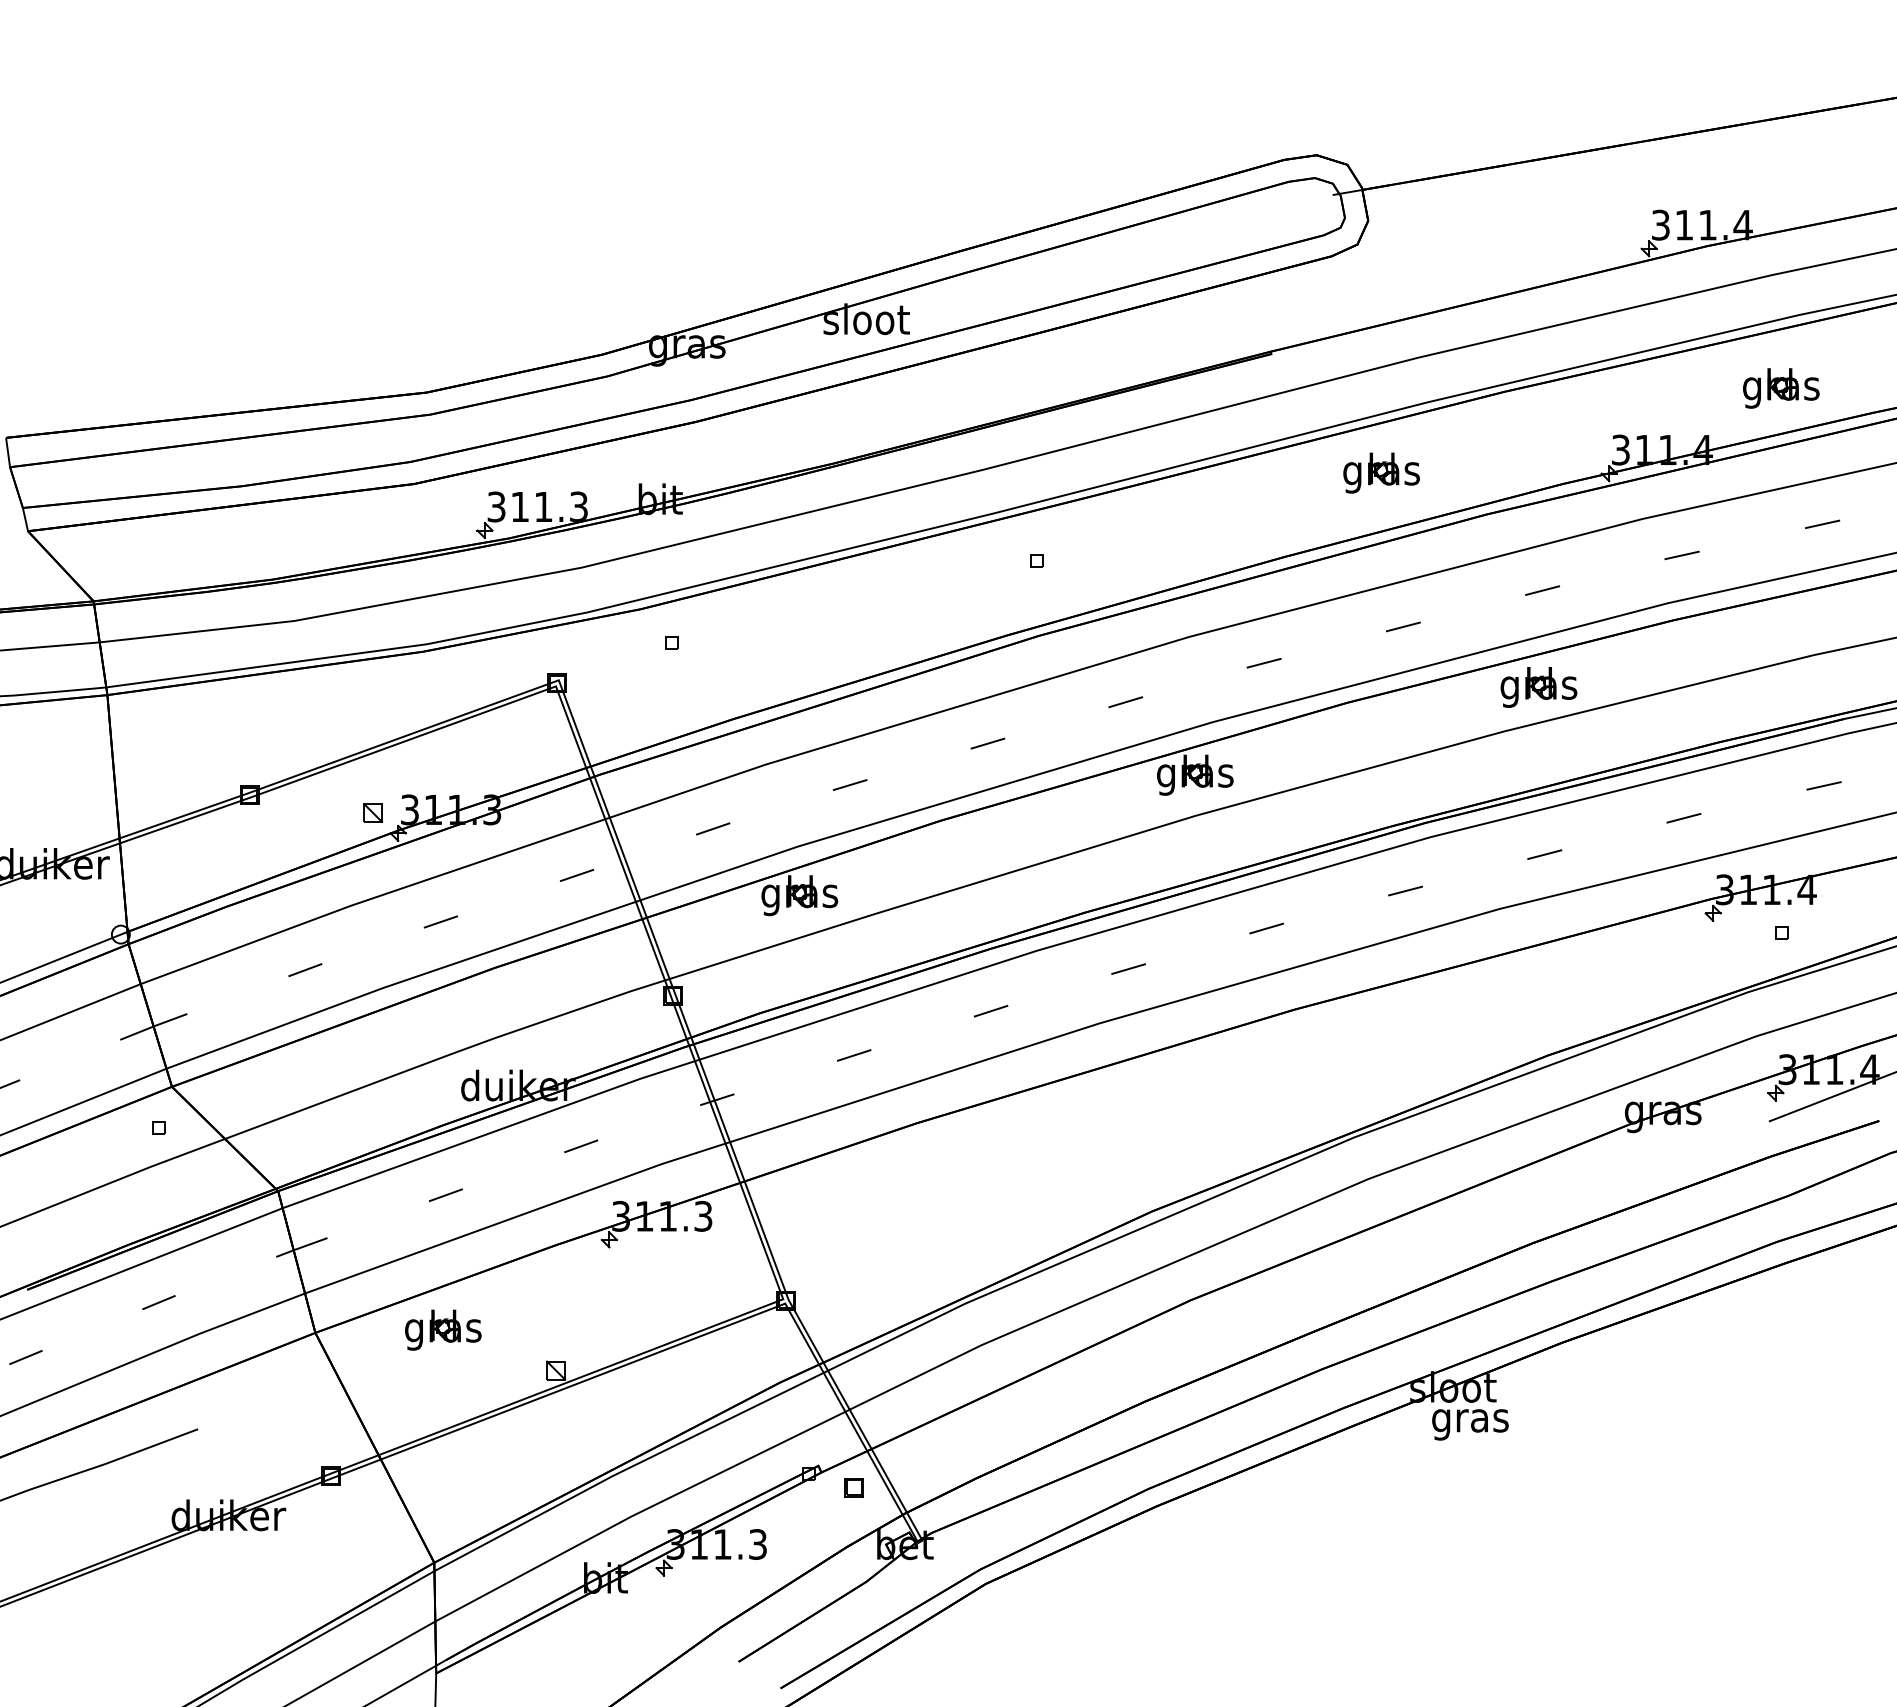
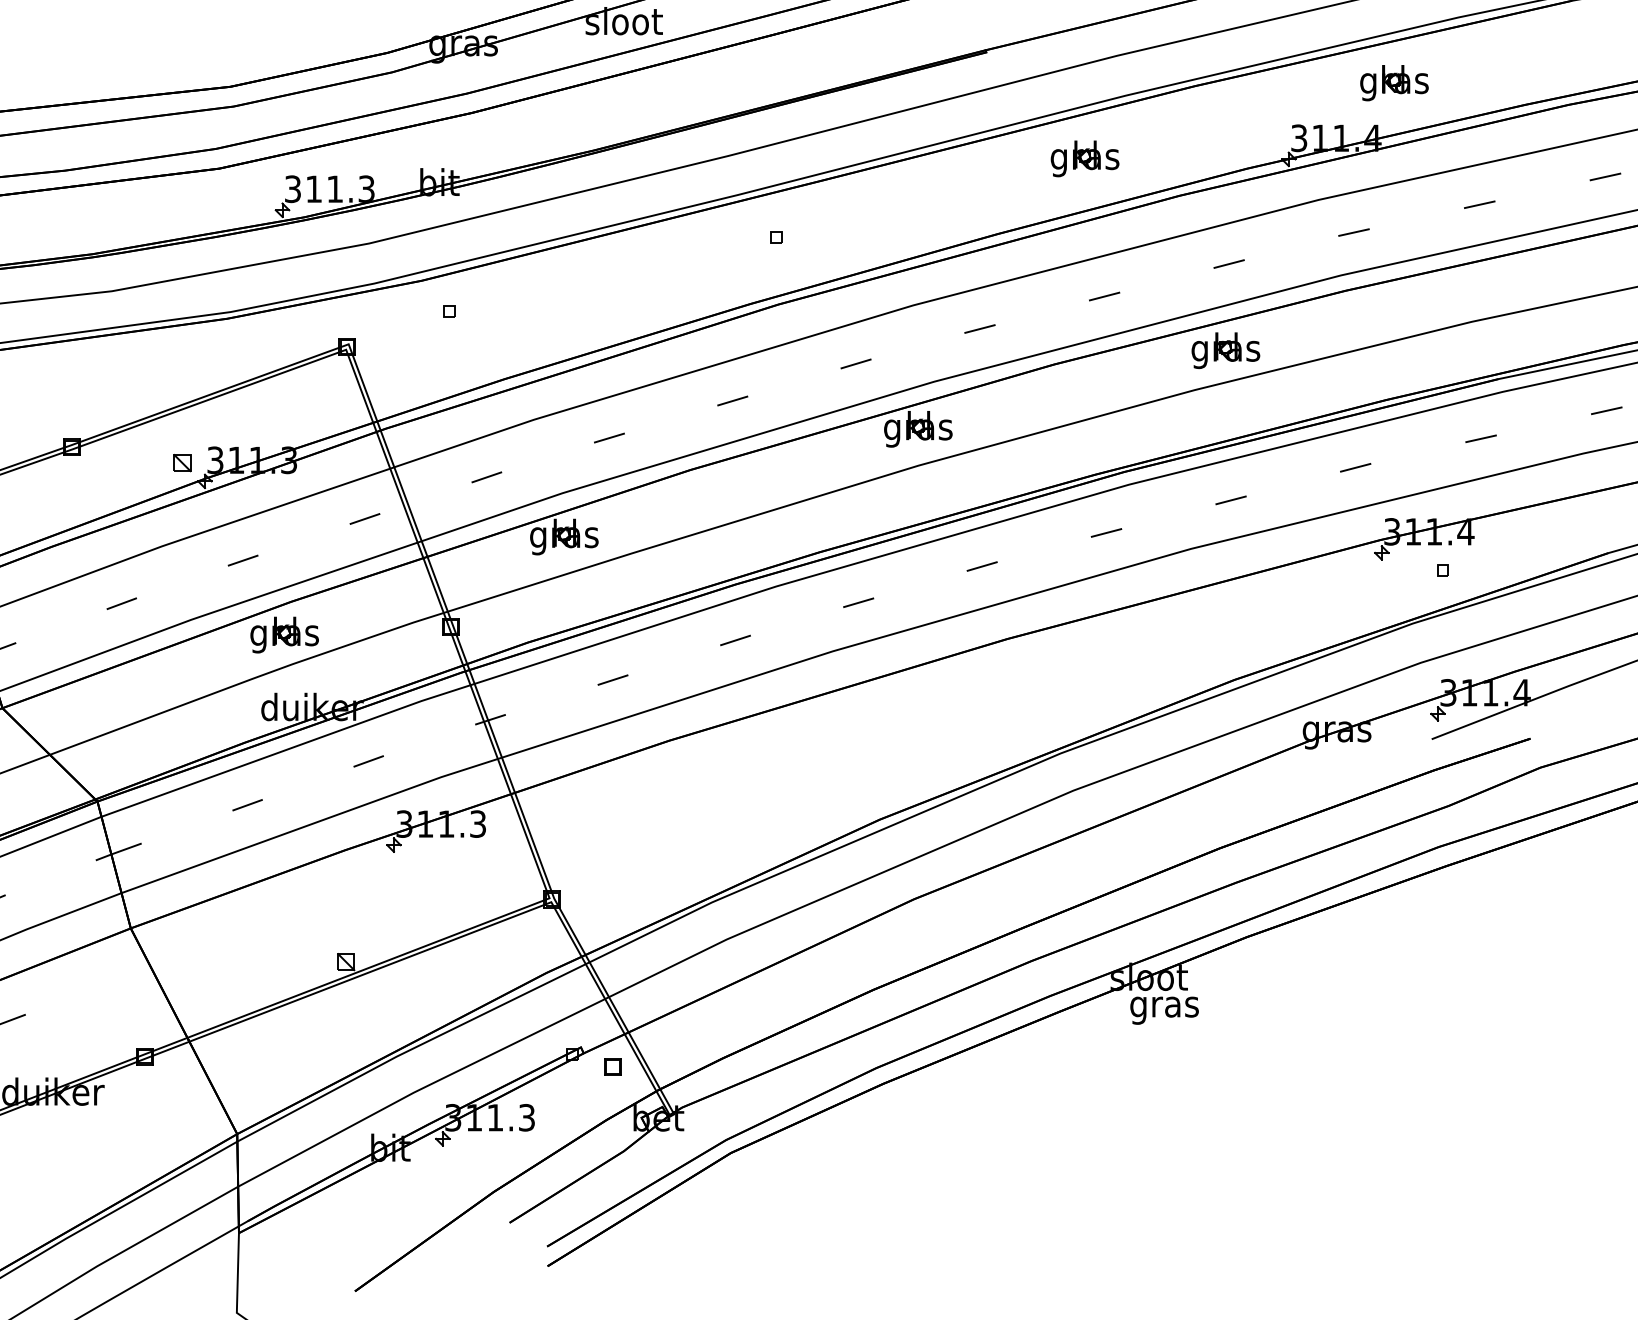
part: (1781, 388) -> (1394, 83), moved
part: (443, 1329) -> (284, 634), moved

